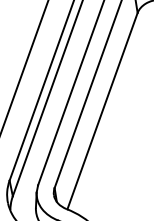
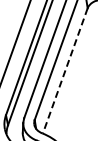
line: (102, 110) -> (65, 70), solid -> dashed

